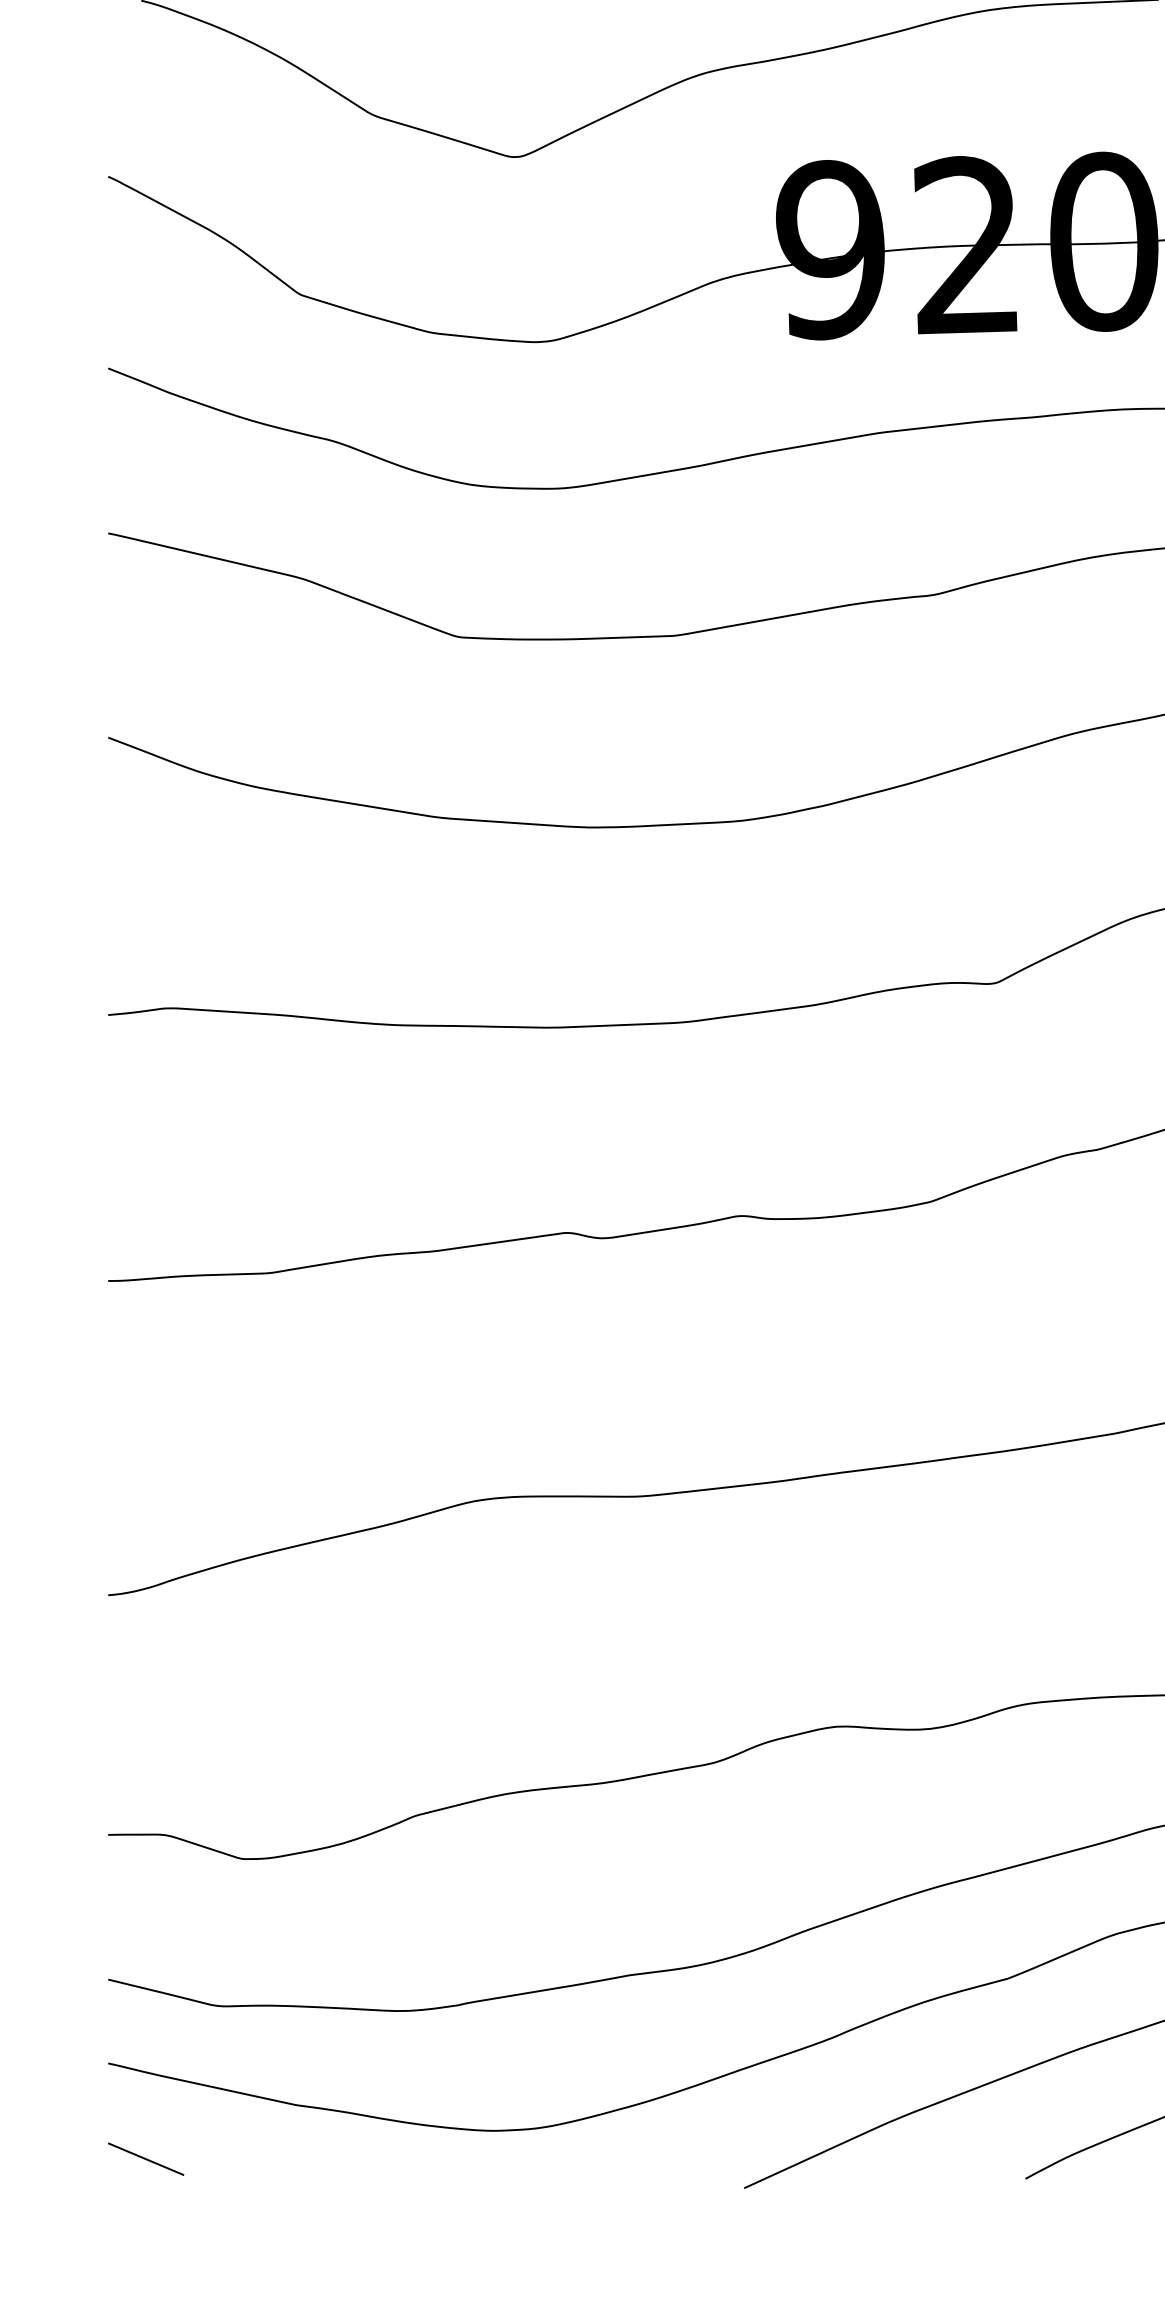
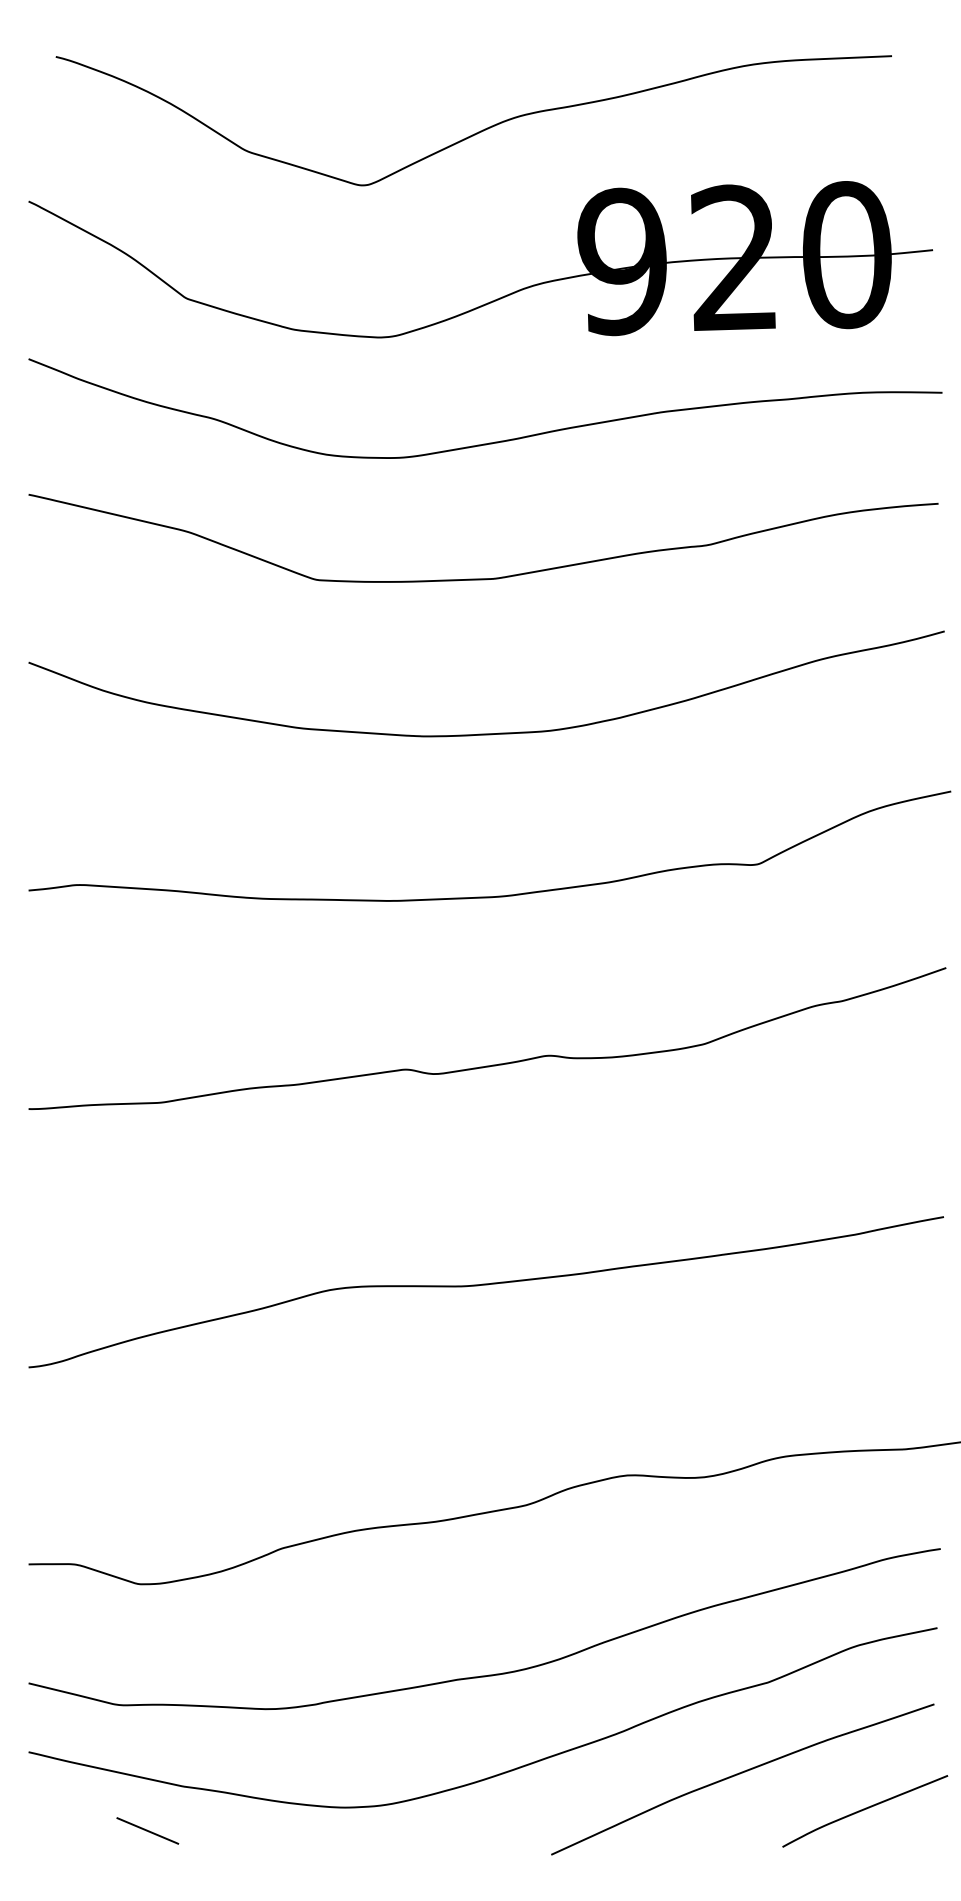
line: (145, 2158) -> (147, 1830), moved

